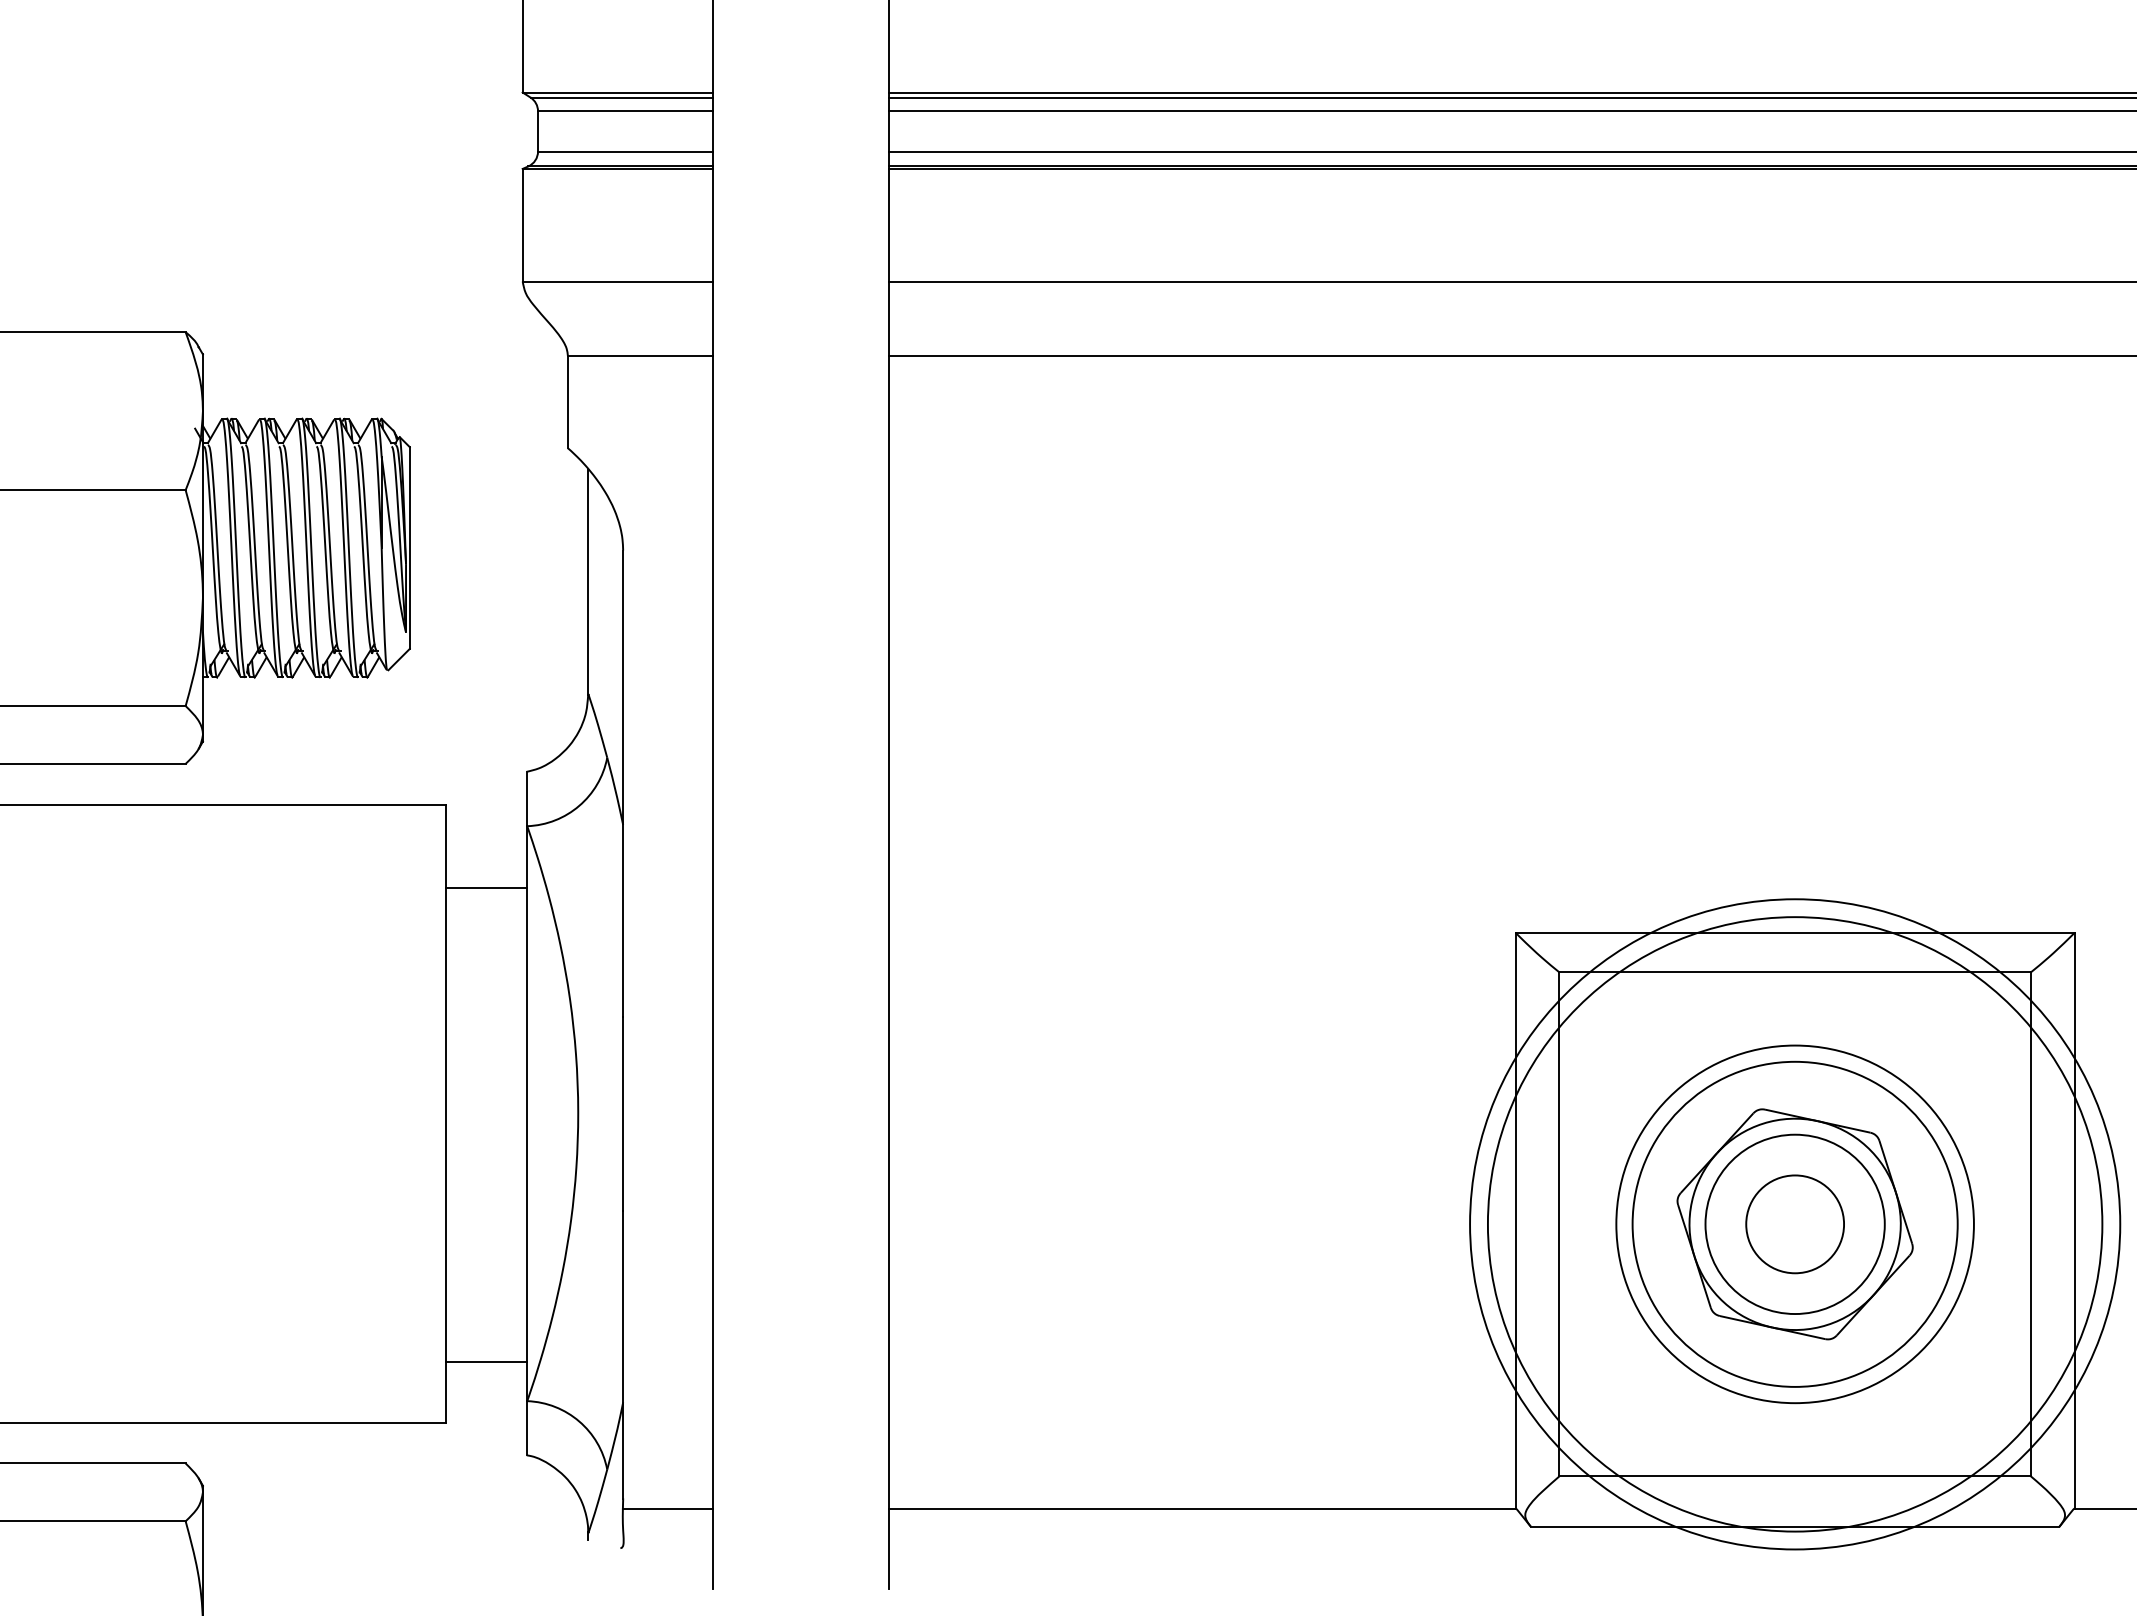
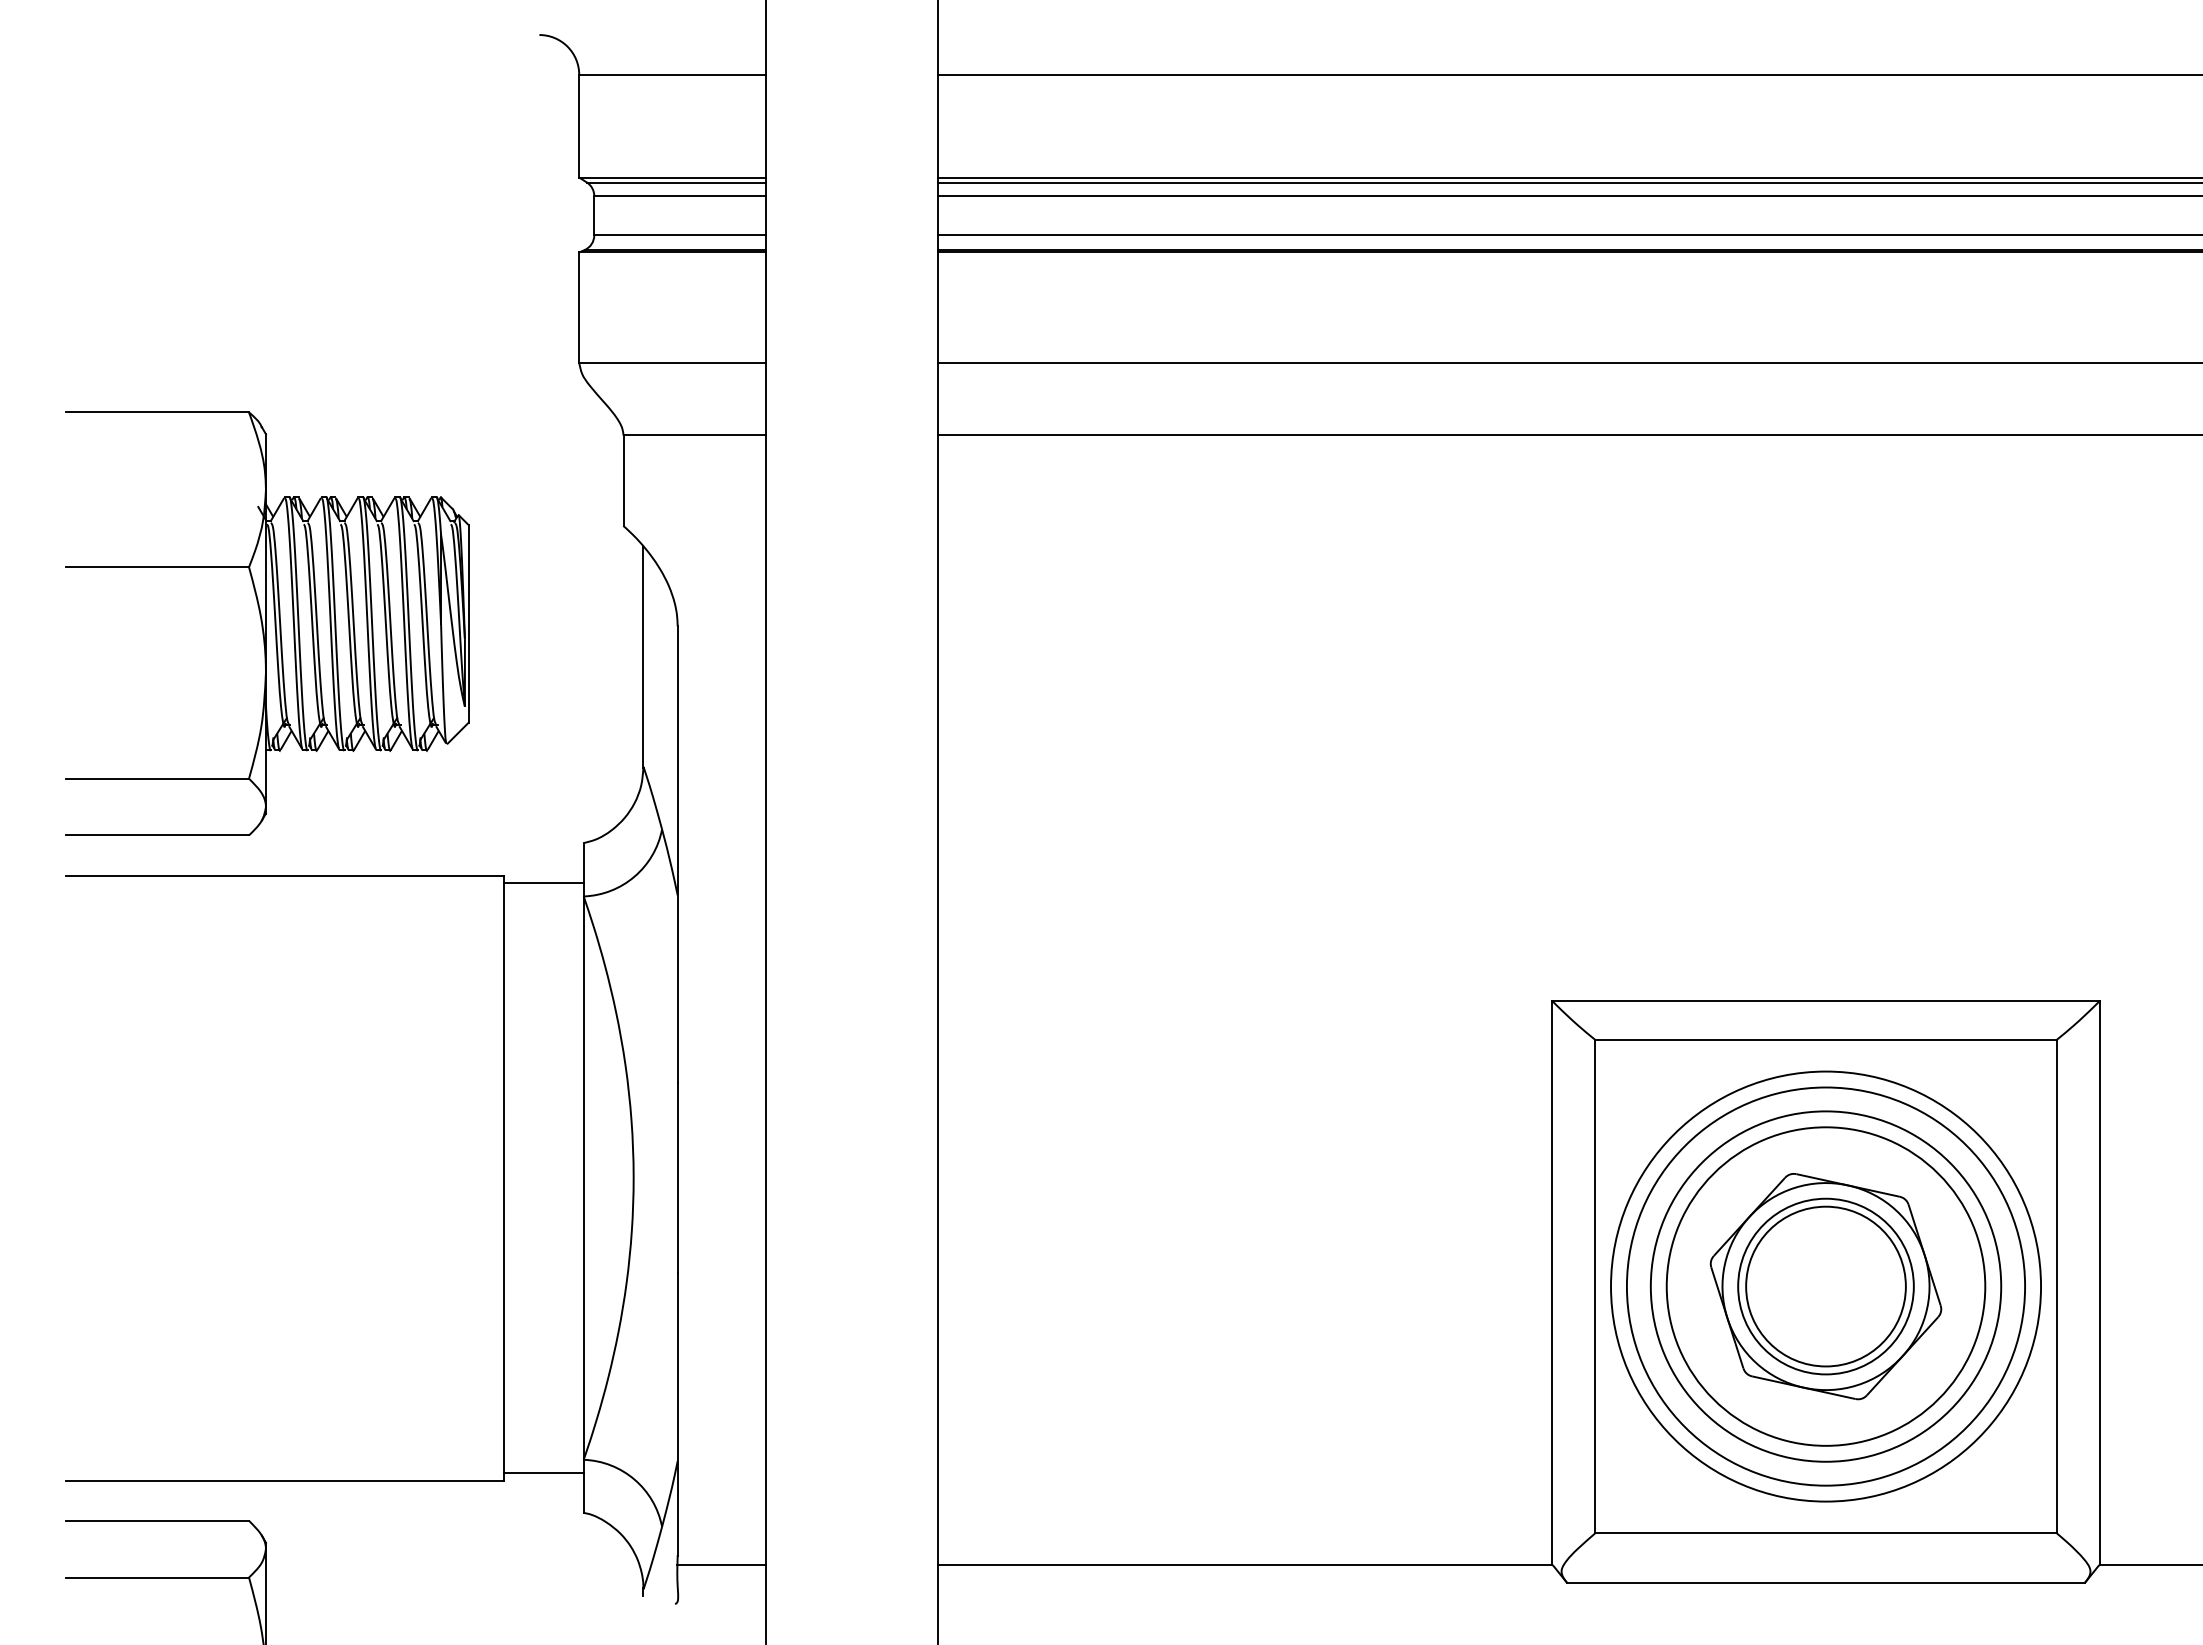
line: (486, 888) -> (543, 883), moved
circle: (1794, 1224) -> (1825, 1286), size x0.62
circle: (1794, 1224) -> (1825, 1286), size x1.67
circle: (1795, 1224) -> (1826, 1286), size x0.71
line: (486, 1362) -> (543, 1472), moved

